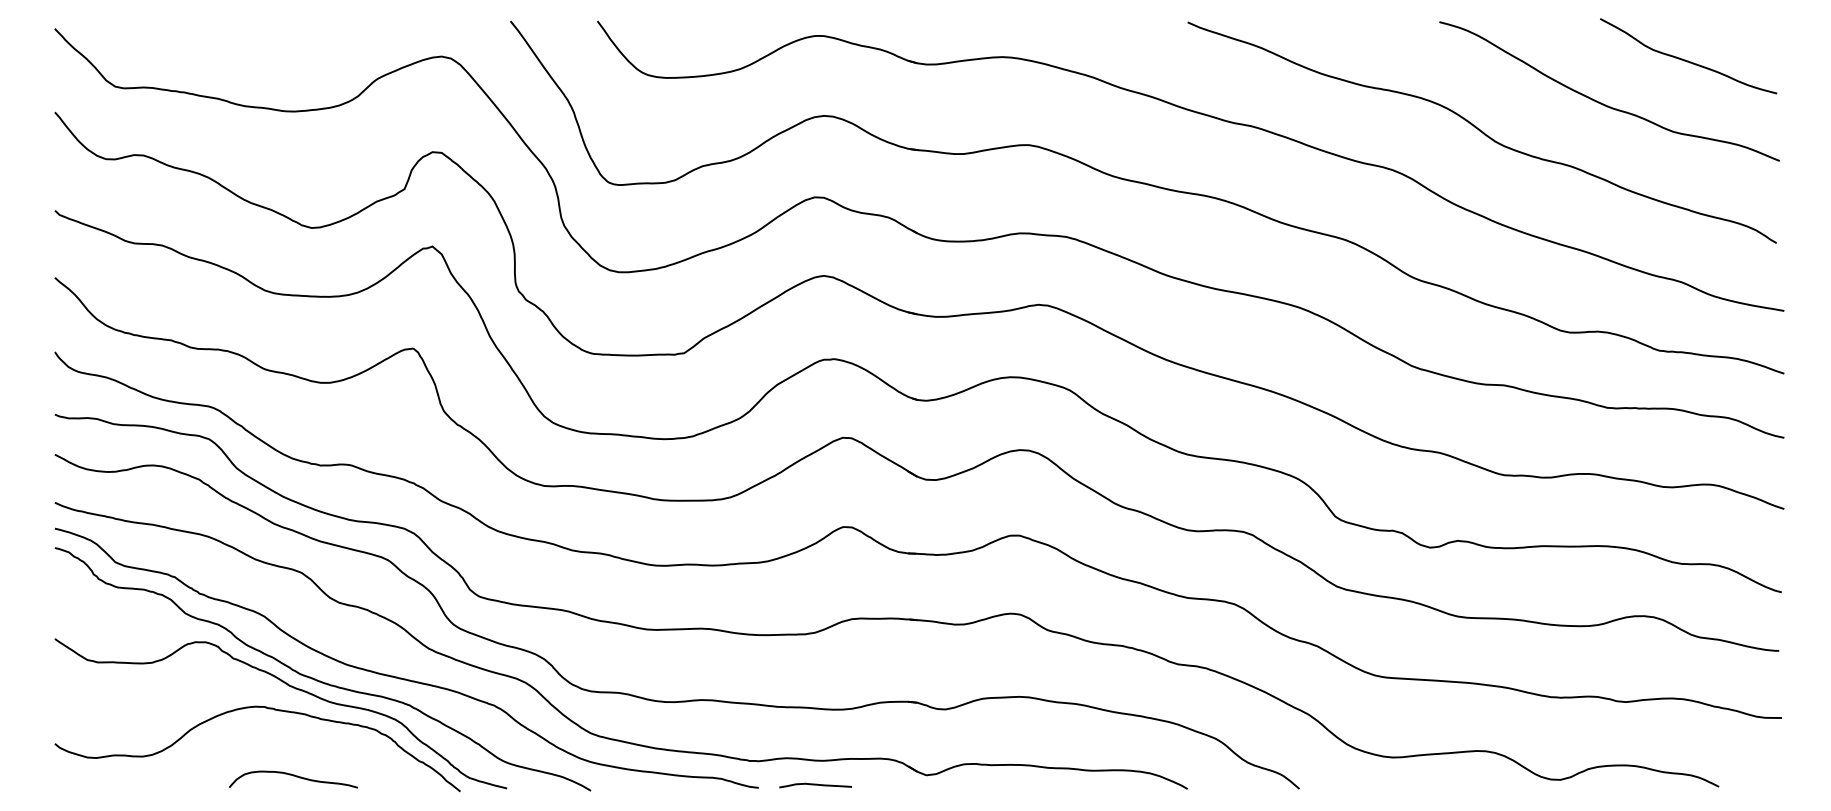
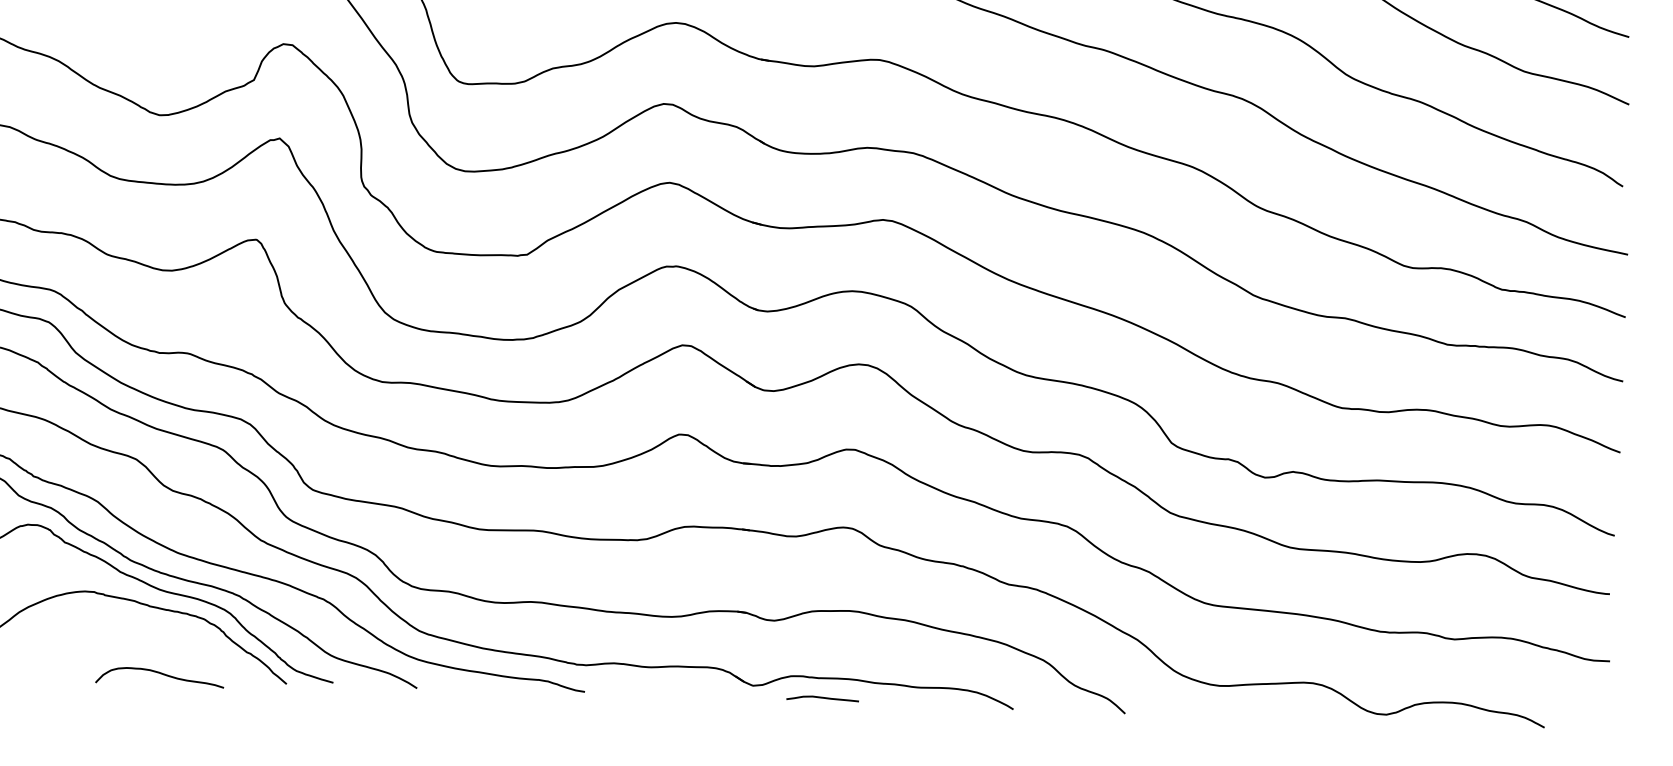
curve: (293, 776) -> (160, 674), moved
curve: (815, 785) -> (822, 698), moved

